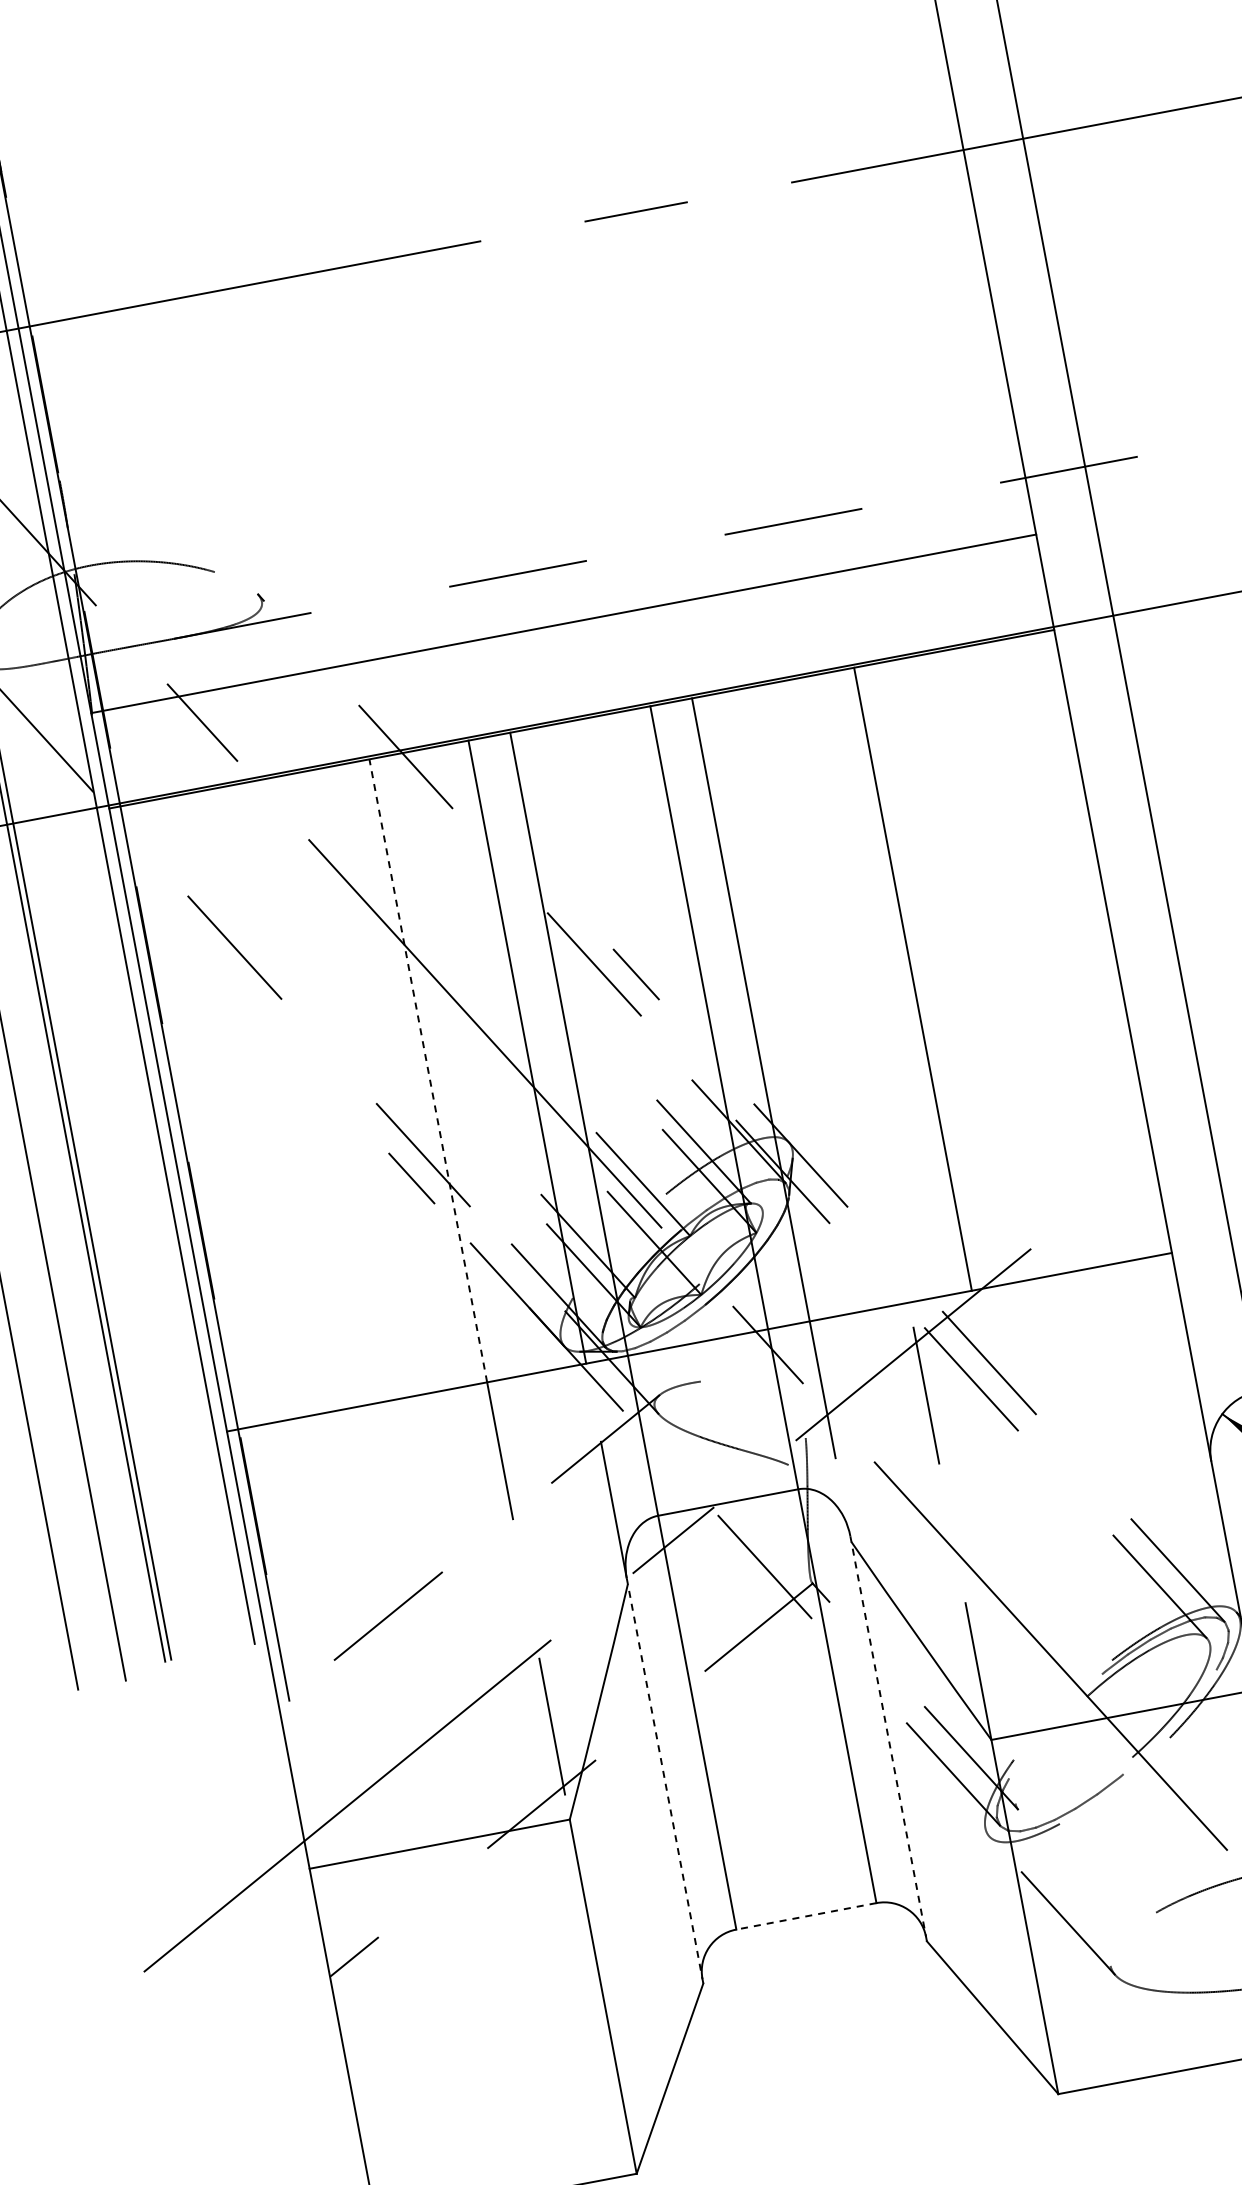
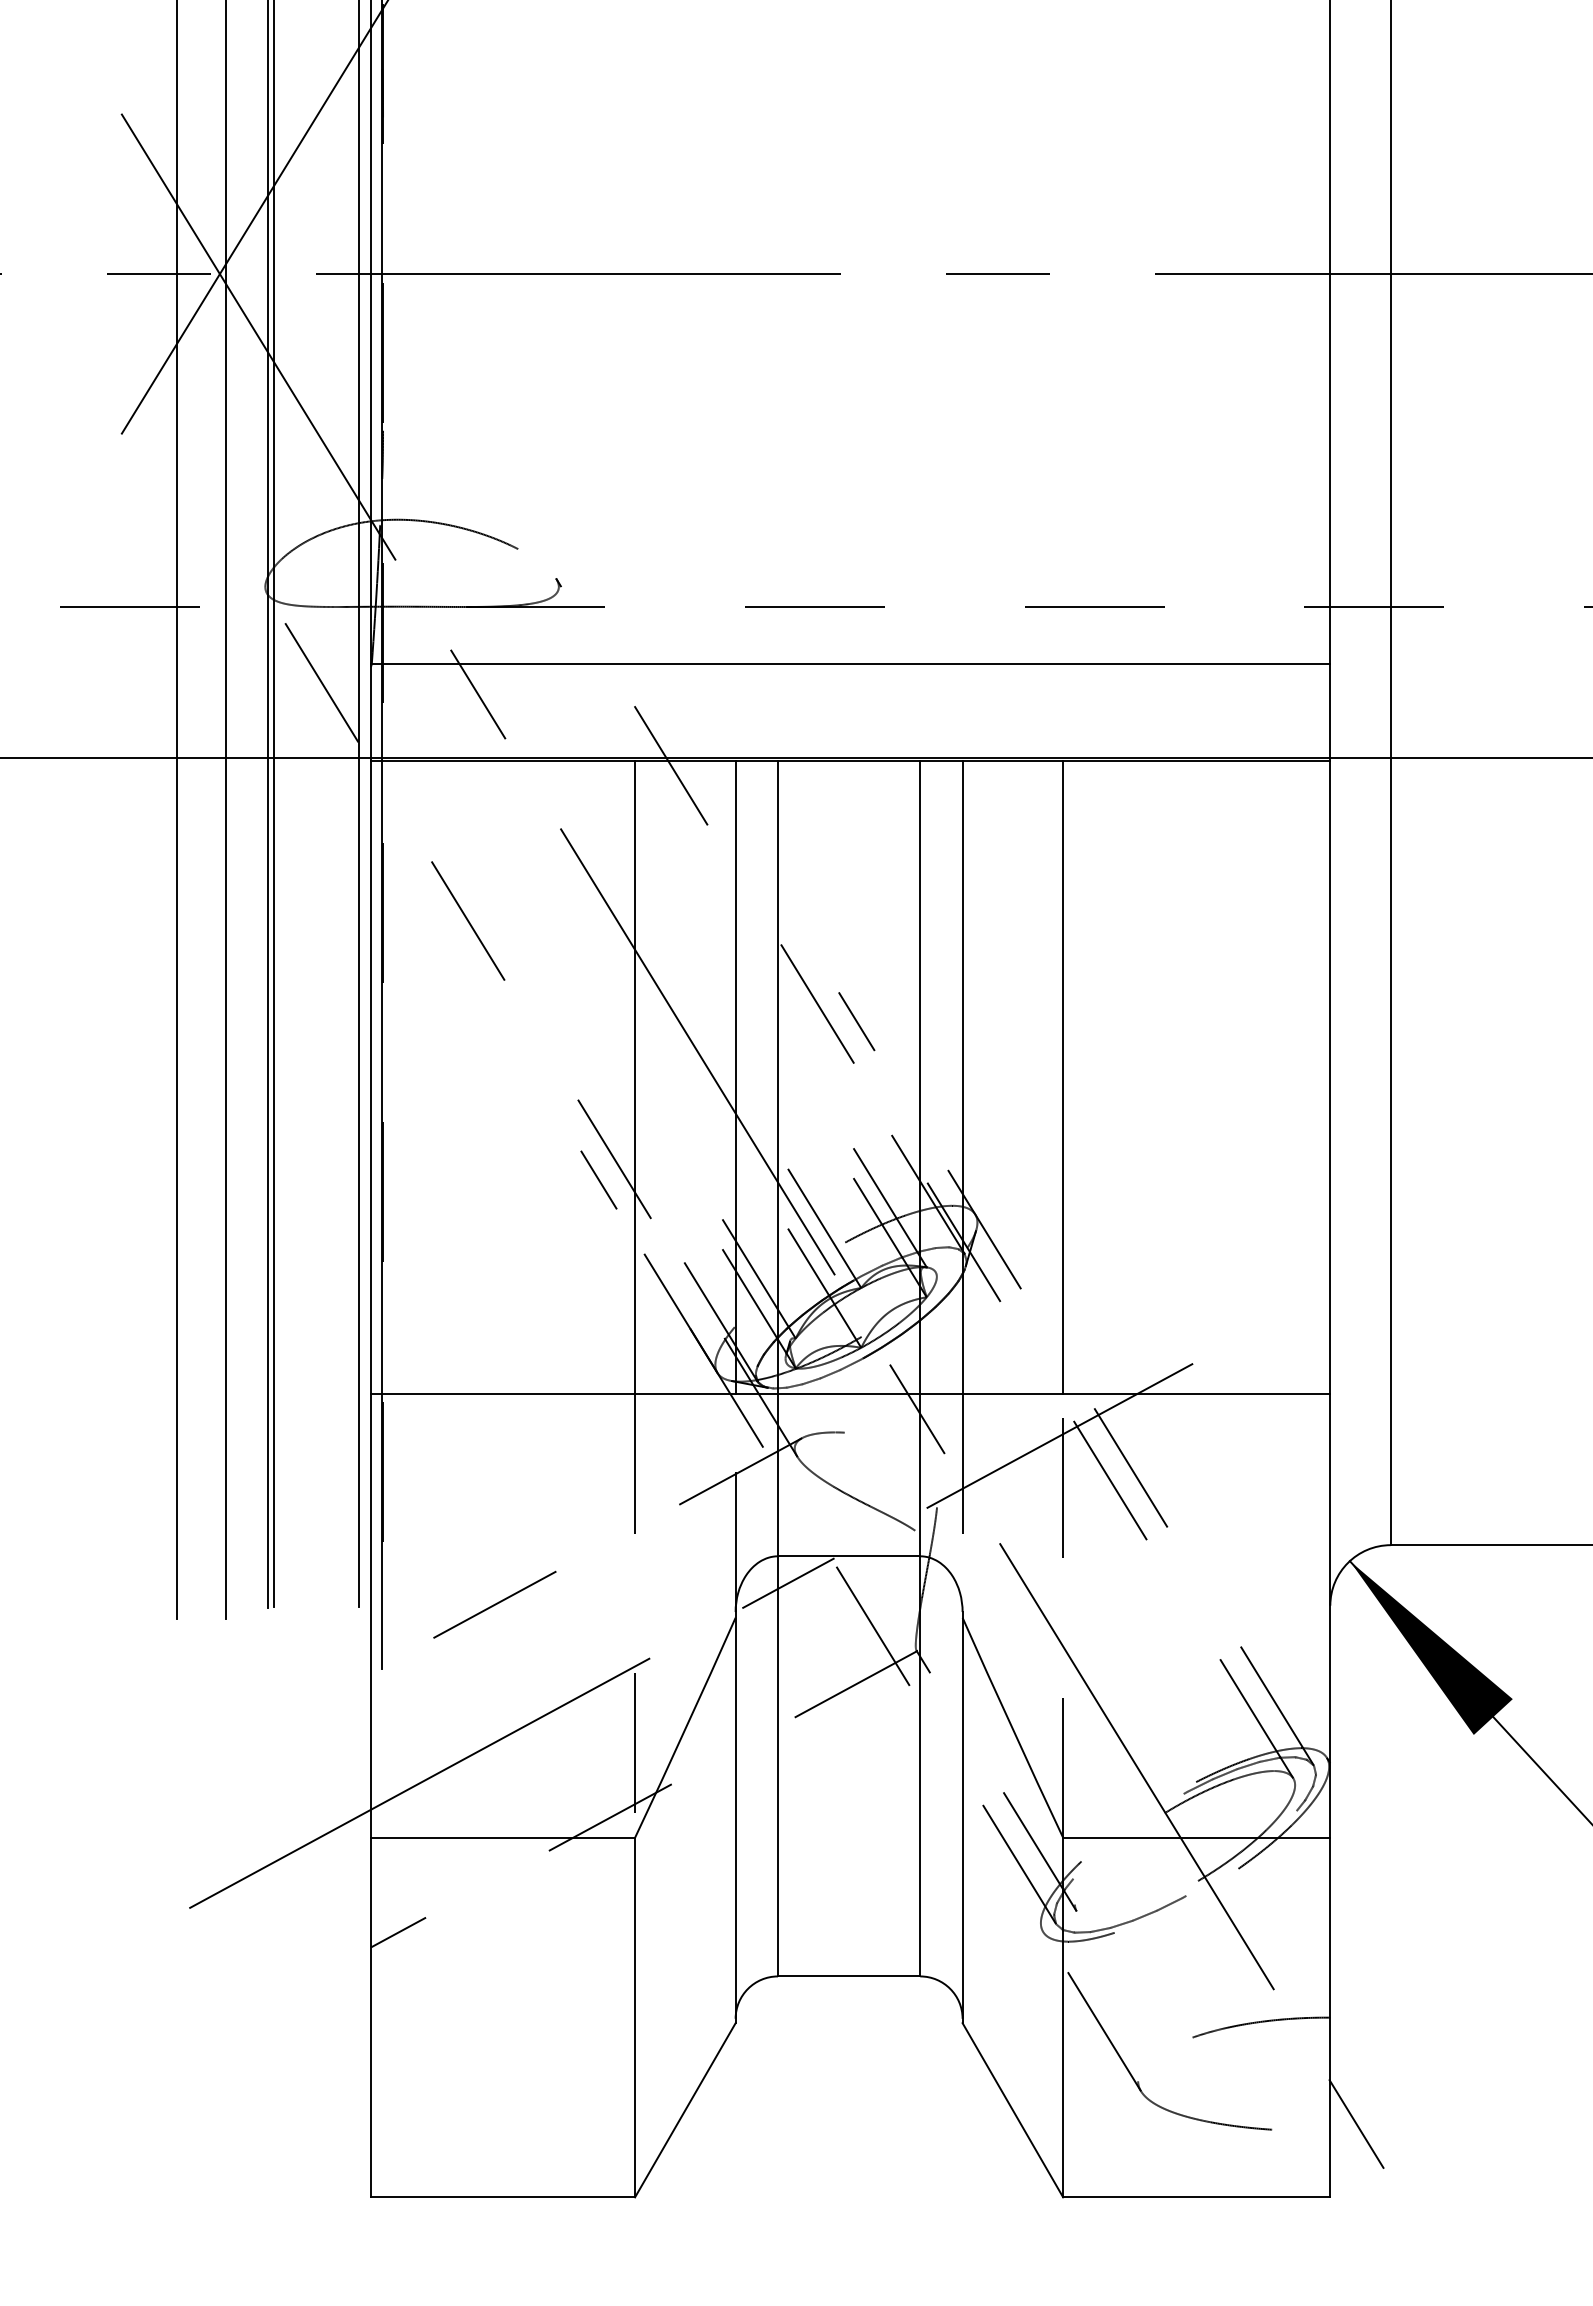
line: (913, 979) -> (1063, 1077), moved
line: (428, 1070) -> (635, 1077), dashed -> solid
line: (888, 1738) -> (962, 1817), dashed -> solid
line: (664, 1780) -> (735, 1817), dashed -> solid
line: (805, 1916) -> (848, 1976), dashed -> solid

